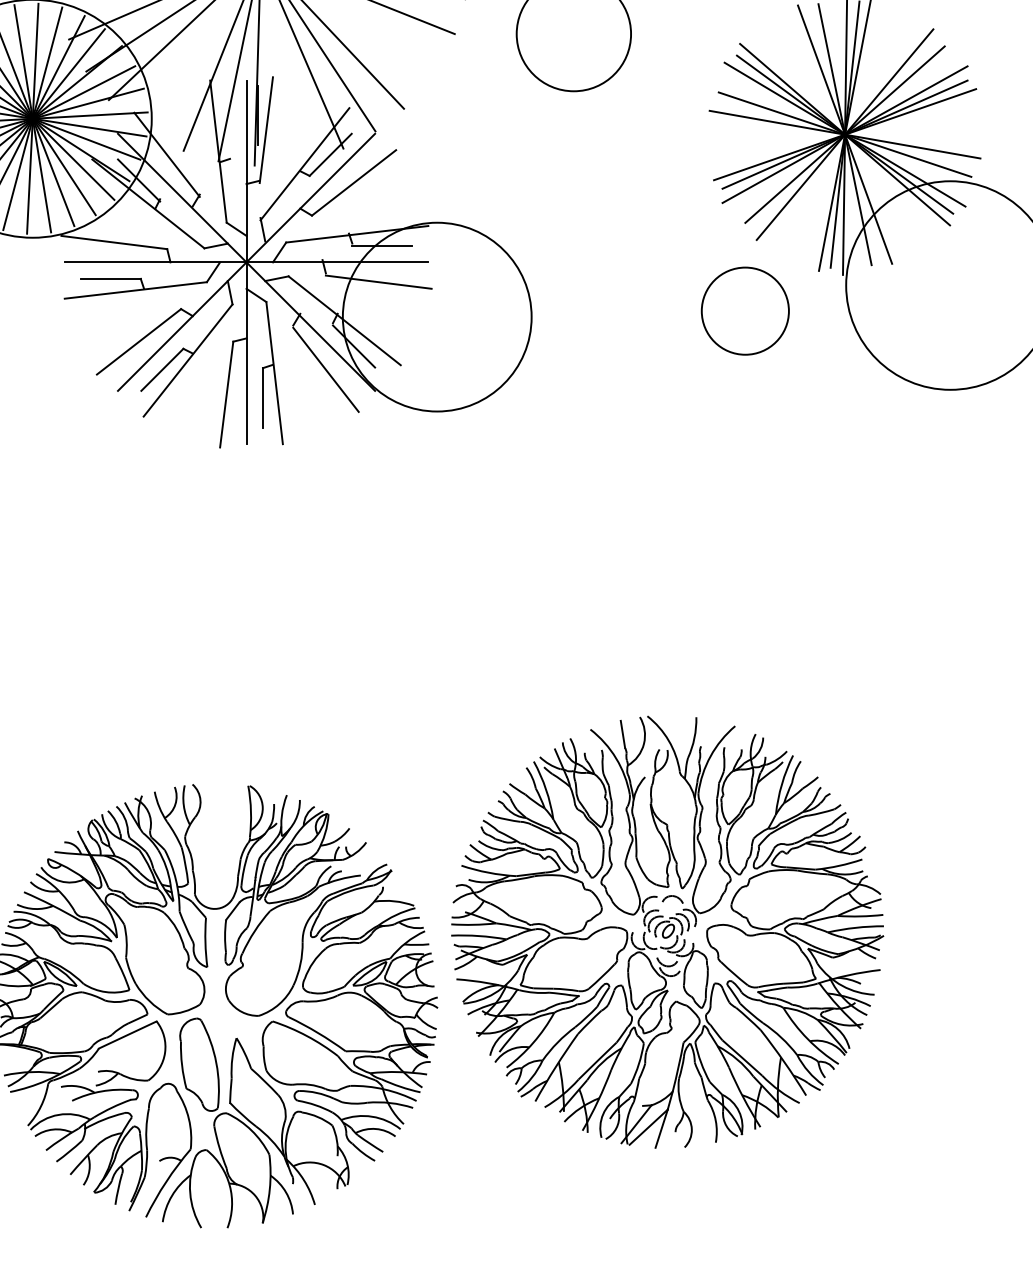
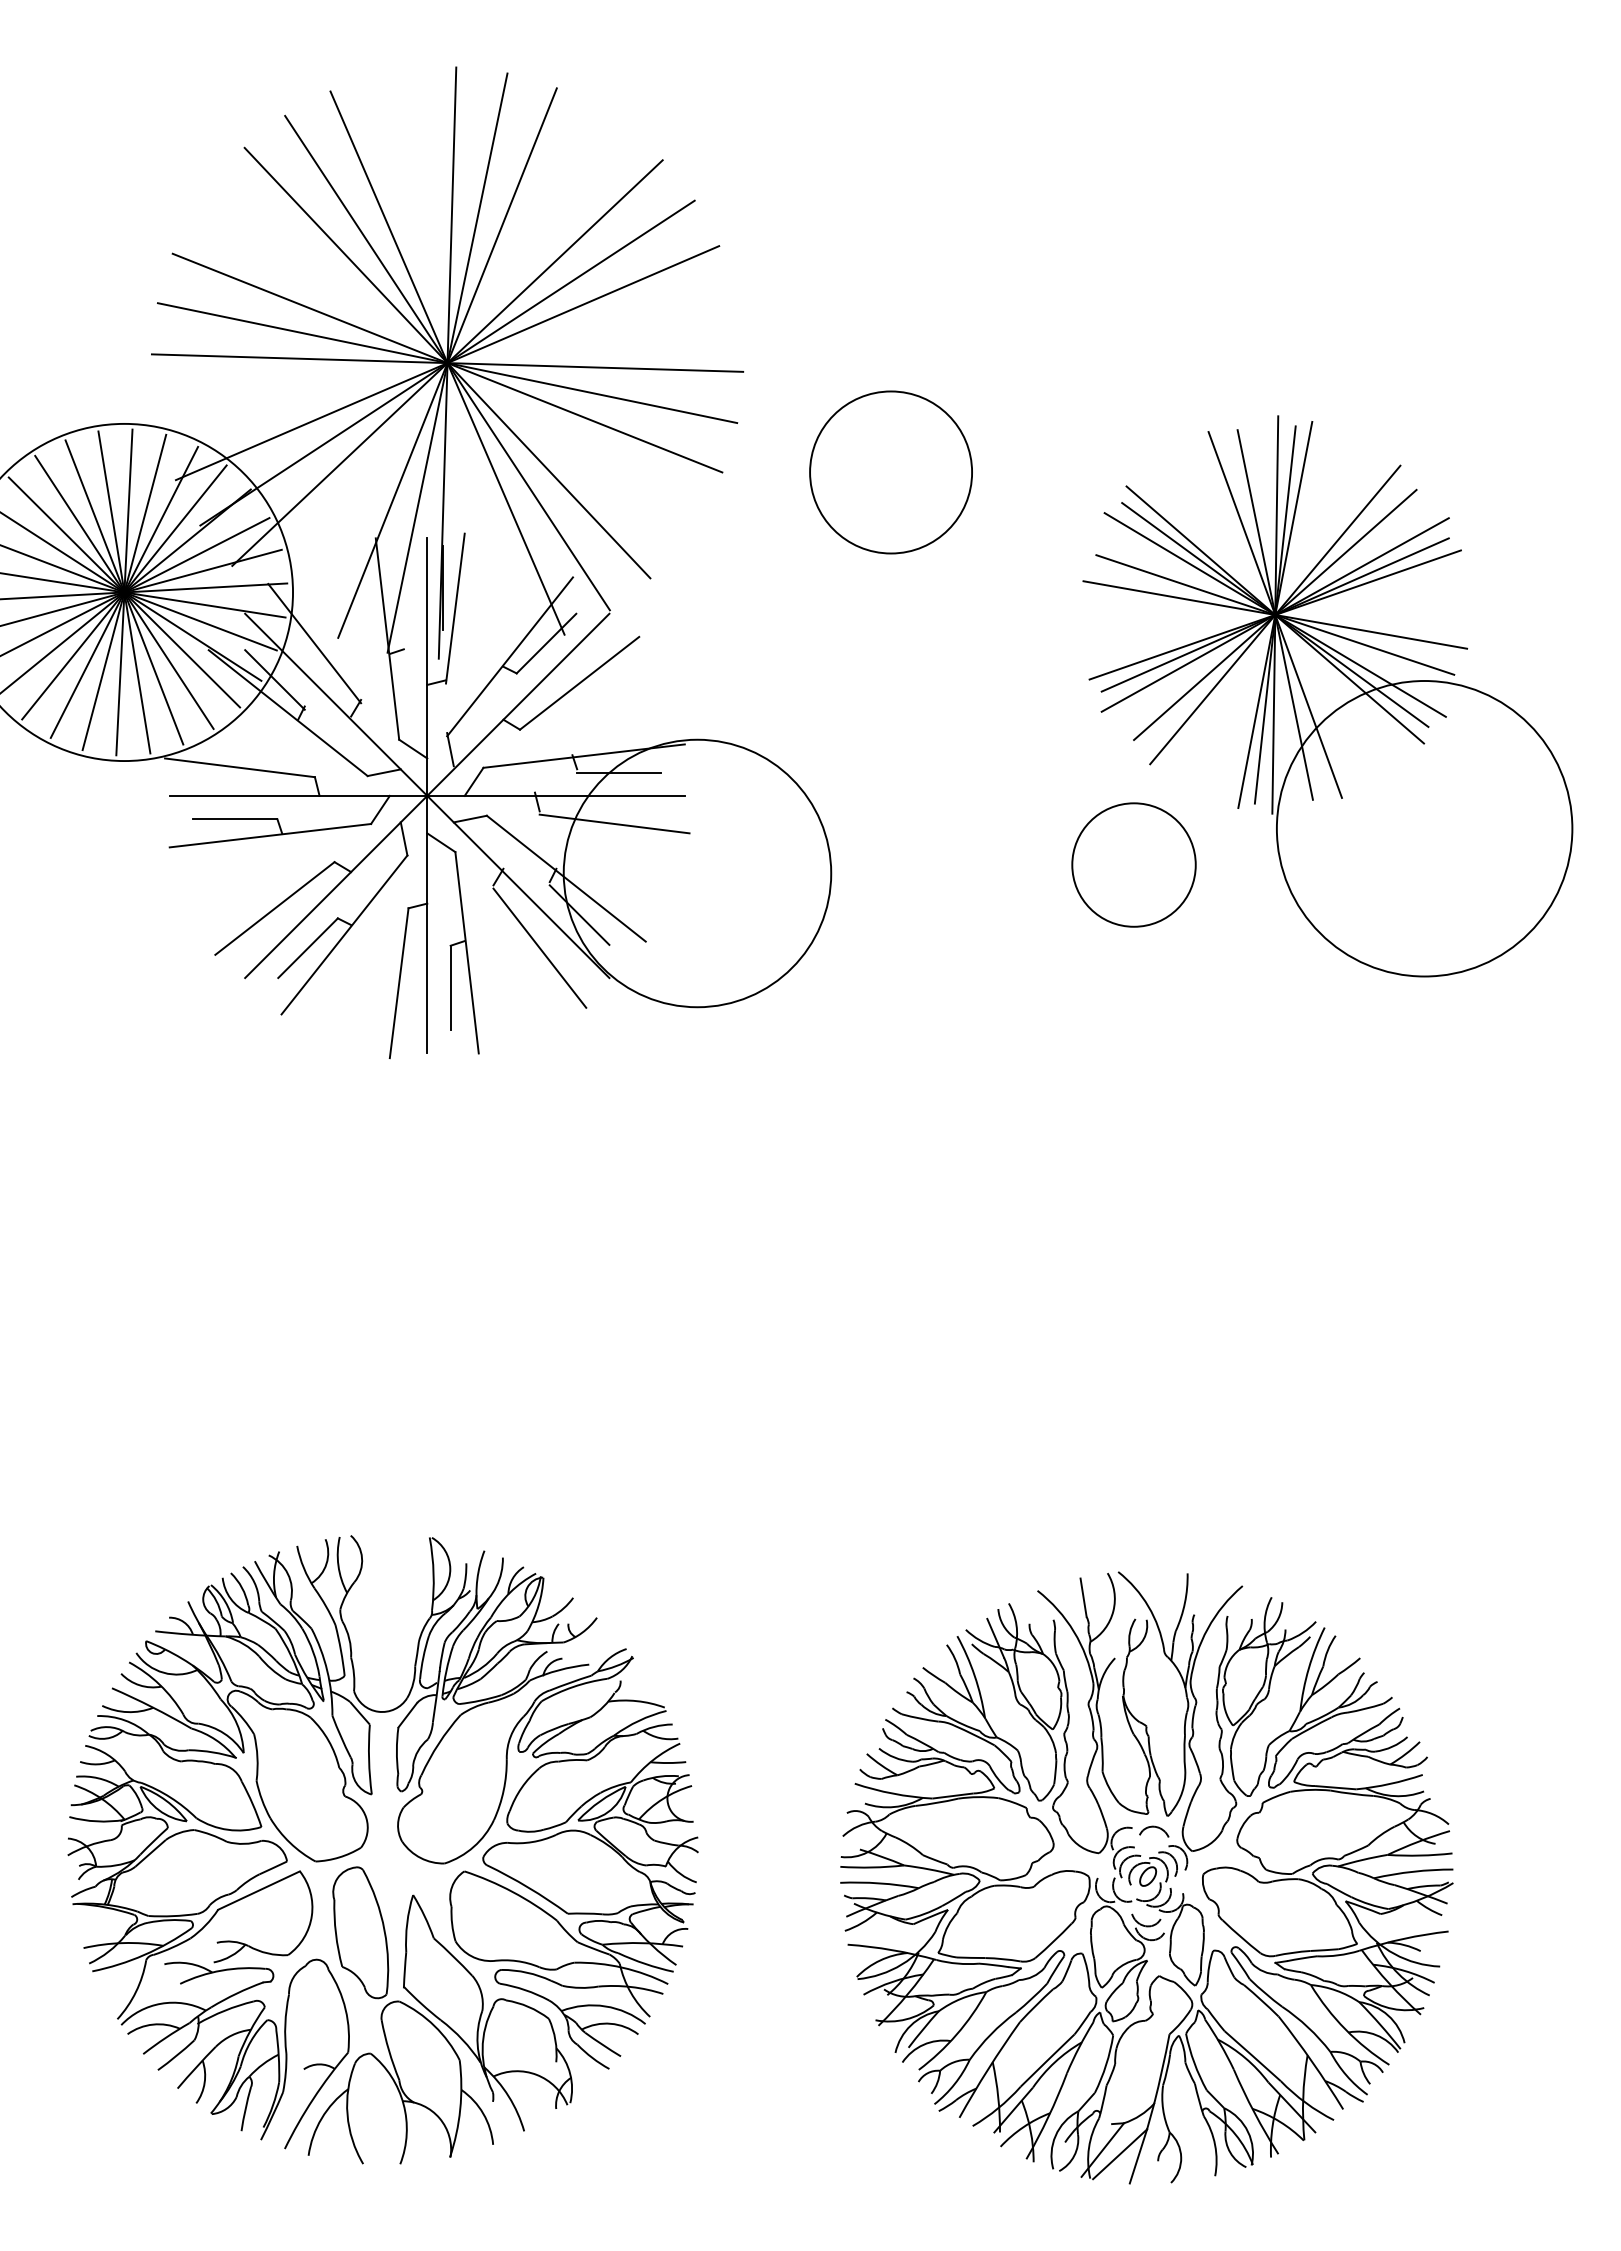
part: (667, 931) -> (1146, 1877), moved

